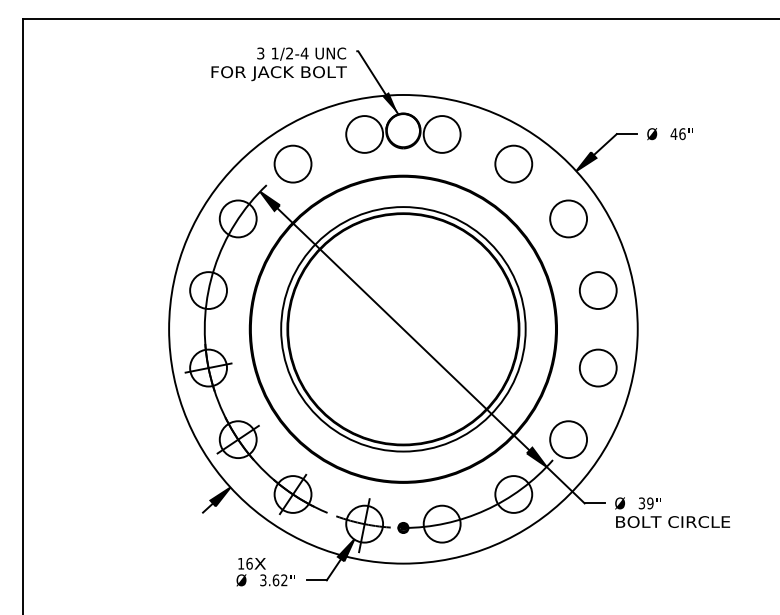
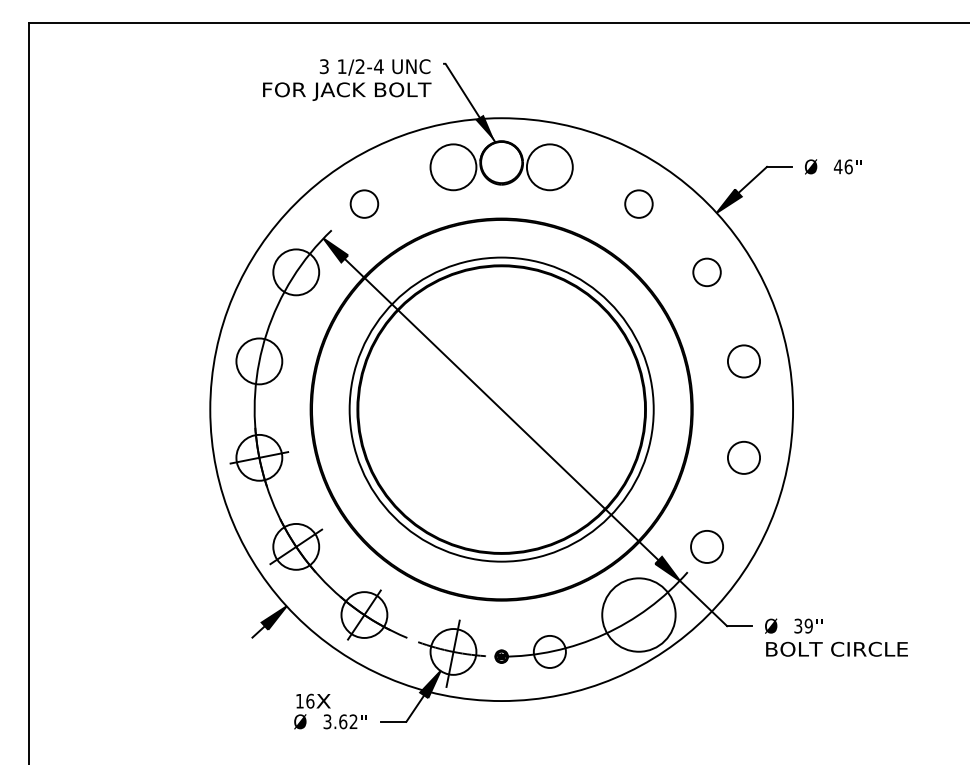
circle: (293, 163) -> (364, 203), size x0.6
circle: (513, 163) -> (638, 203), size x0.6
circle: (568, 219) -> (706, 272), size x0.6
circle: (597, 290) -> (743, 361), size x0.7
circle: (597, 367) -> (743, 457), size x0.7
circle: (568, 439) -> (706, 546), size x0.7
circle: (513, 494) -> (638, 614), size x1.6
circle: (441, 523) -> (549, 651), size x0.7

